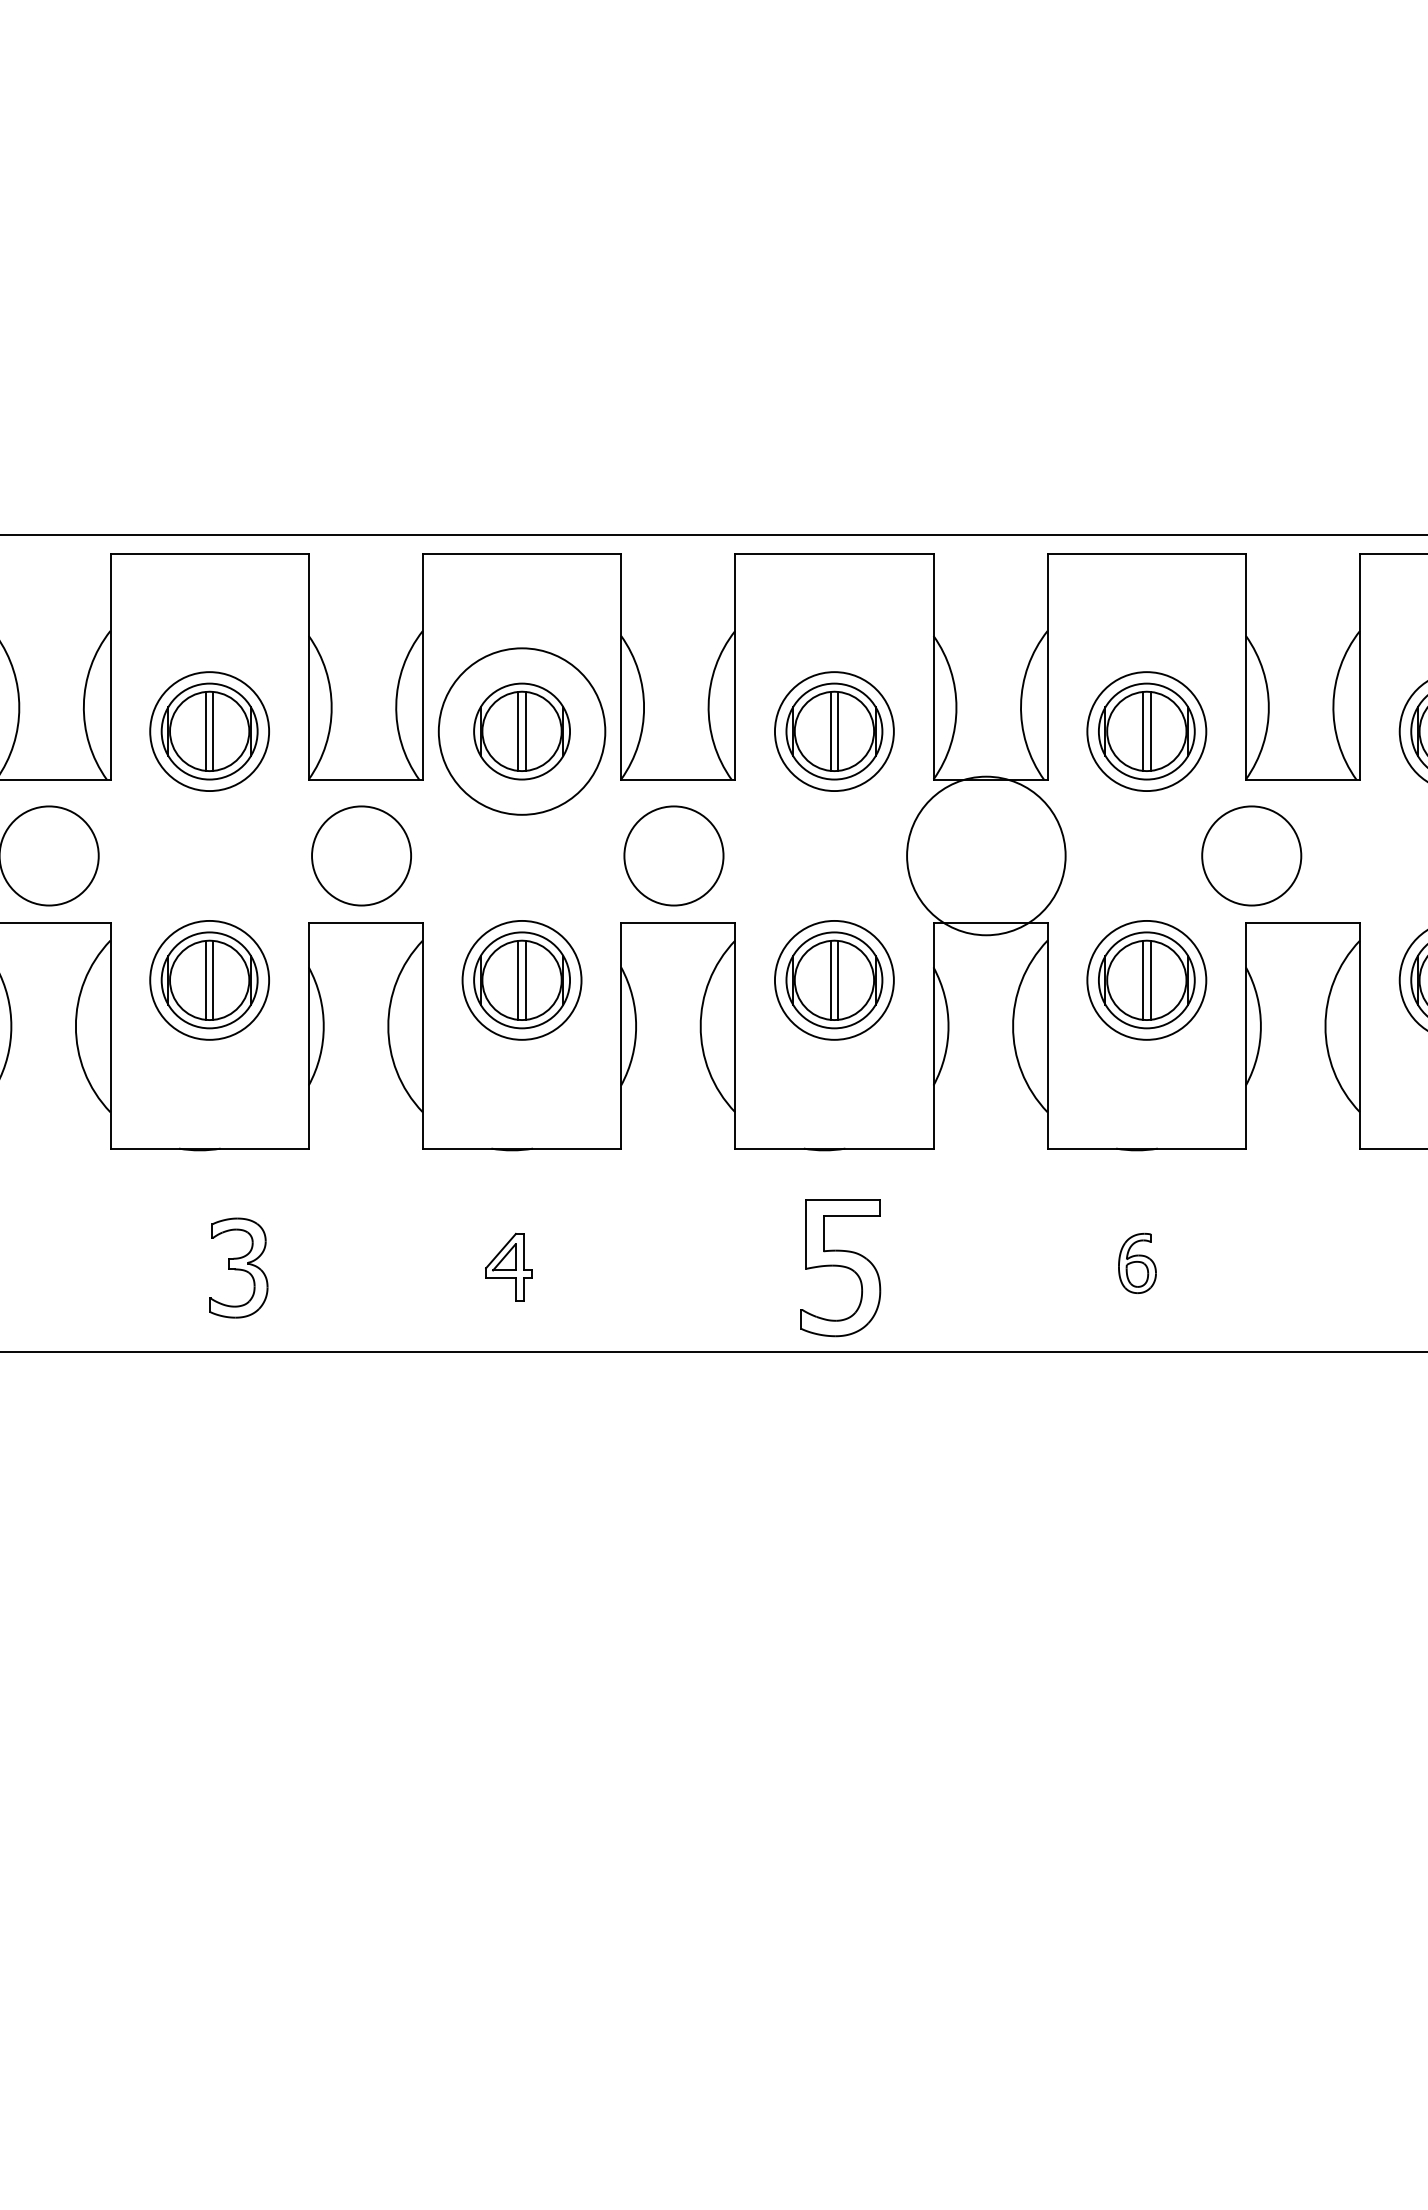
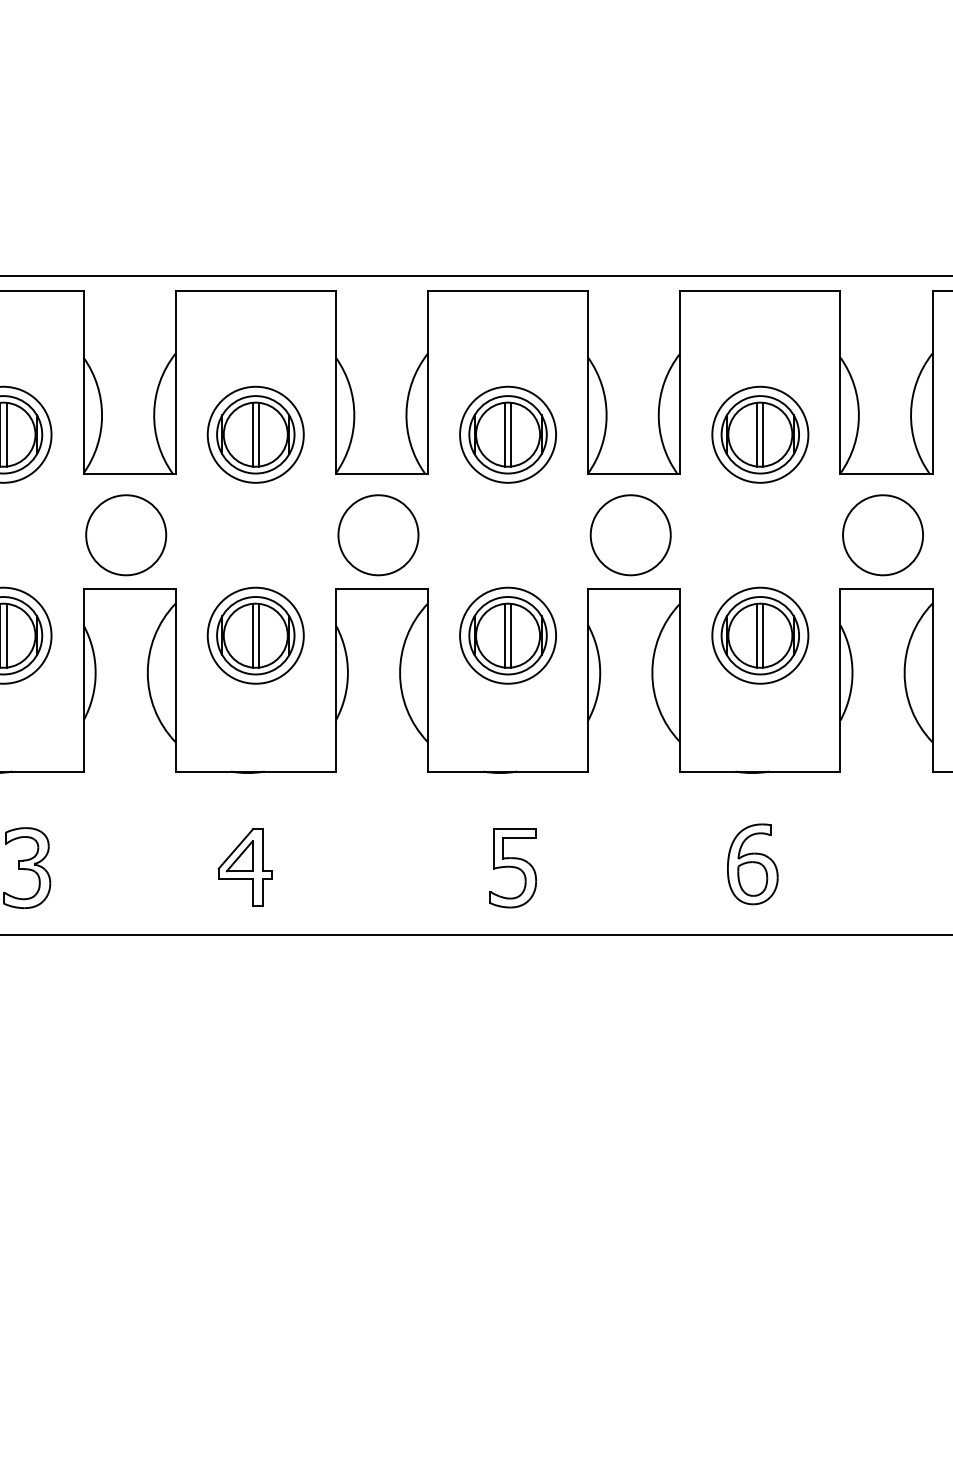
circle: (521, 731) -> (255, 434), size x0.71
circle: (985, 855) -> (630, 534), size x0.62
circle: (1251, 855) -> (882, 534), moved
part: (1137, 1263) -> (752, 864), size x1.67
part: (508, 1266) -> (244, 866), size x1.43
part: (841, 1268) -> (513, 868), size x0.71

